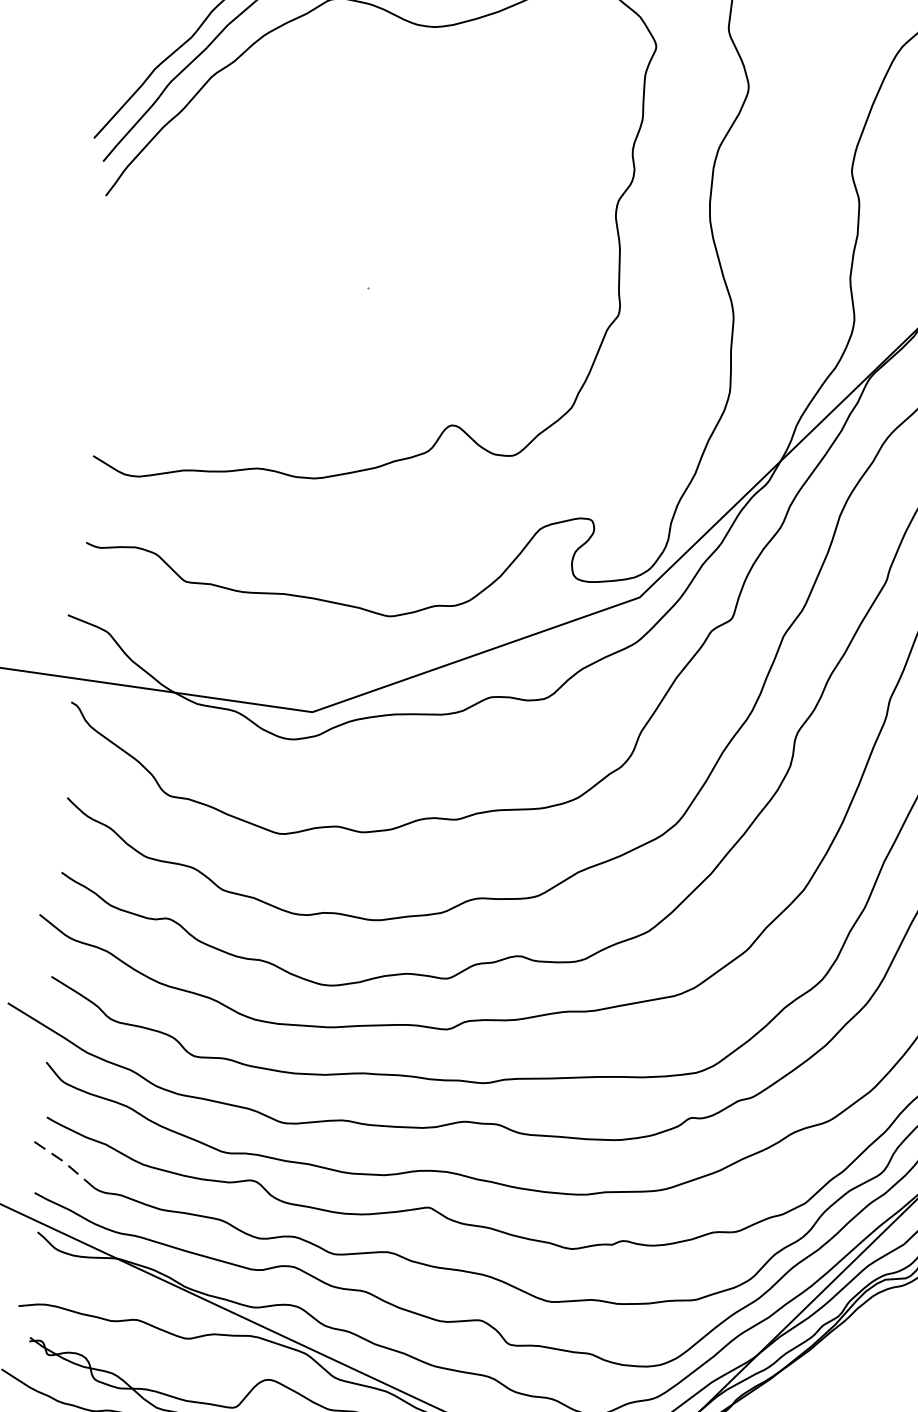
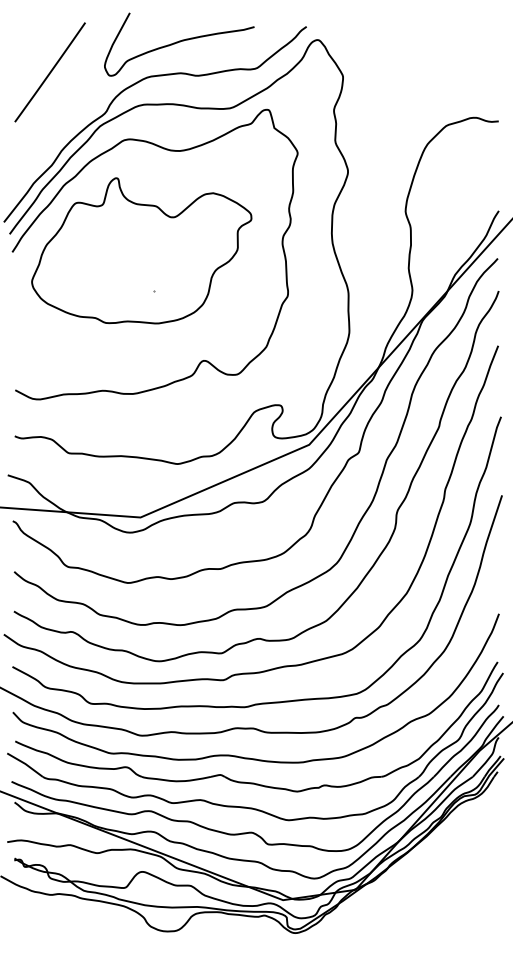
part: (349, 209) -> (141, 250), added
line: (63, 1162) -> (25, 764), dashed -> solid

